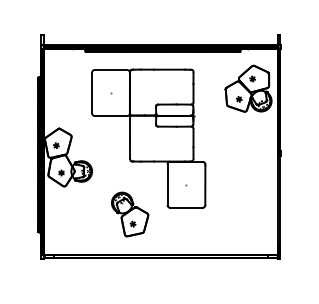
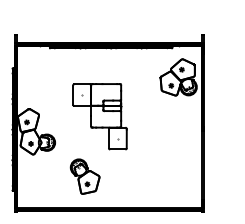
part: (148, 138) -> (99, 116), size x0.6

